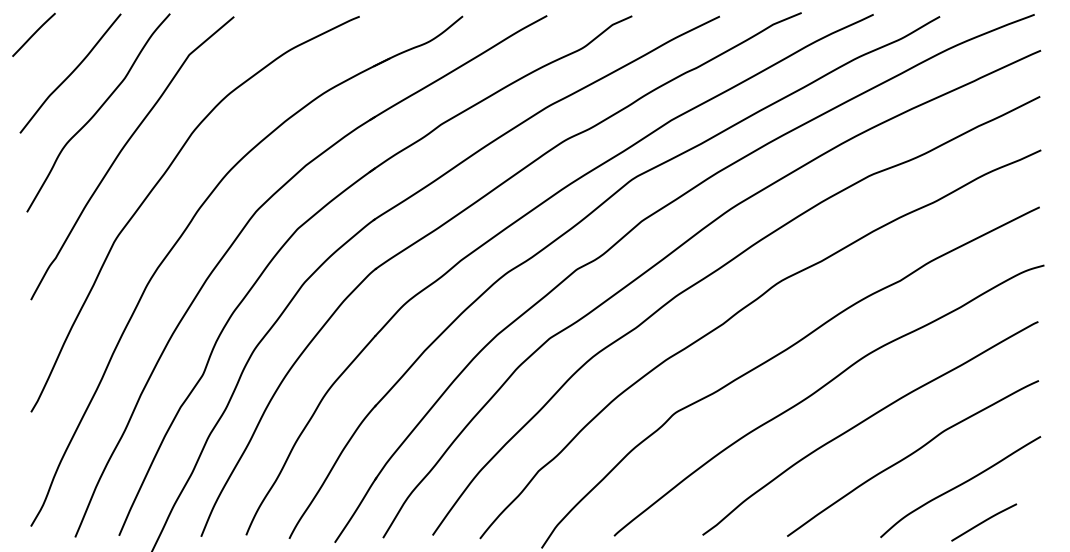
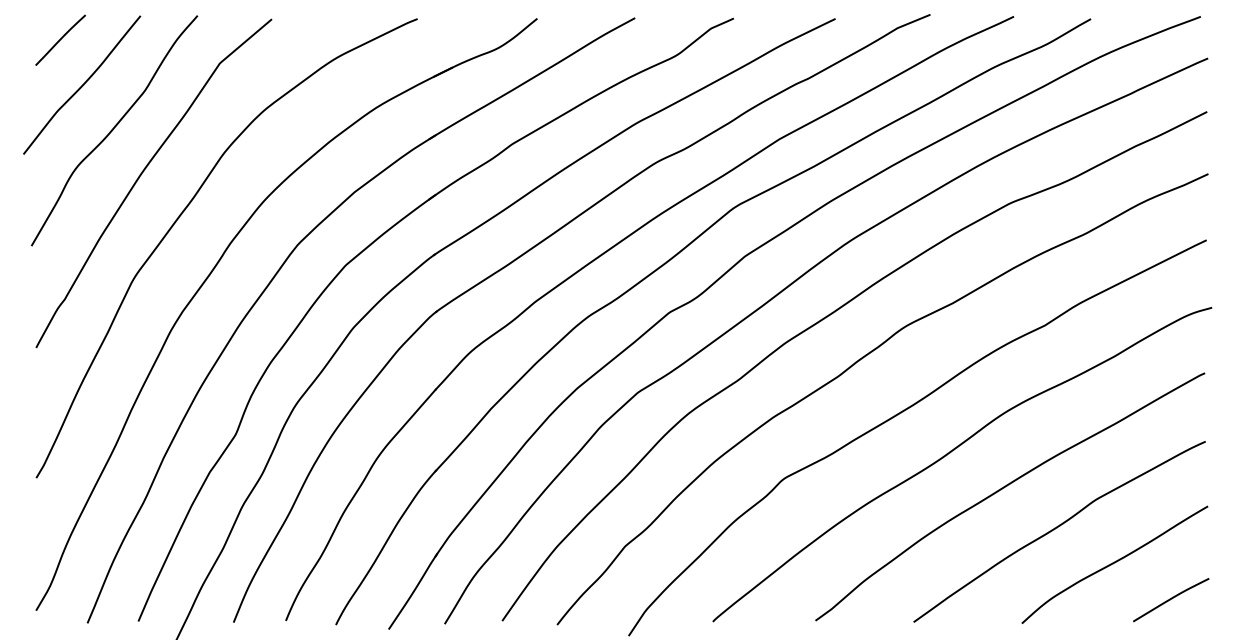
line: (33, 34) -> (60, 39), moved
curve: (984, 522) -> (1171, 599), moved

